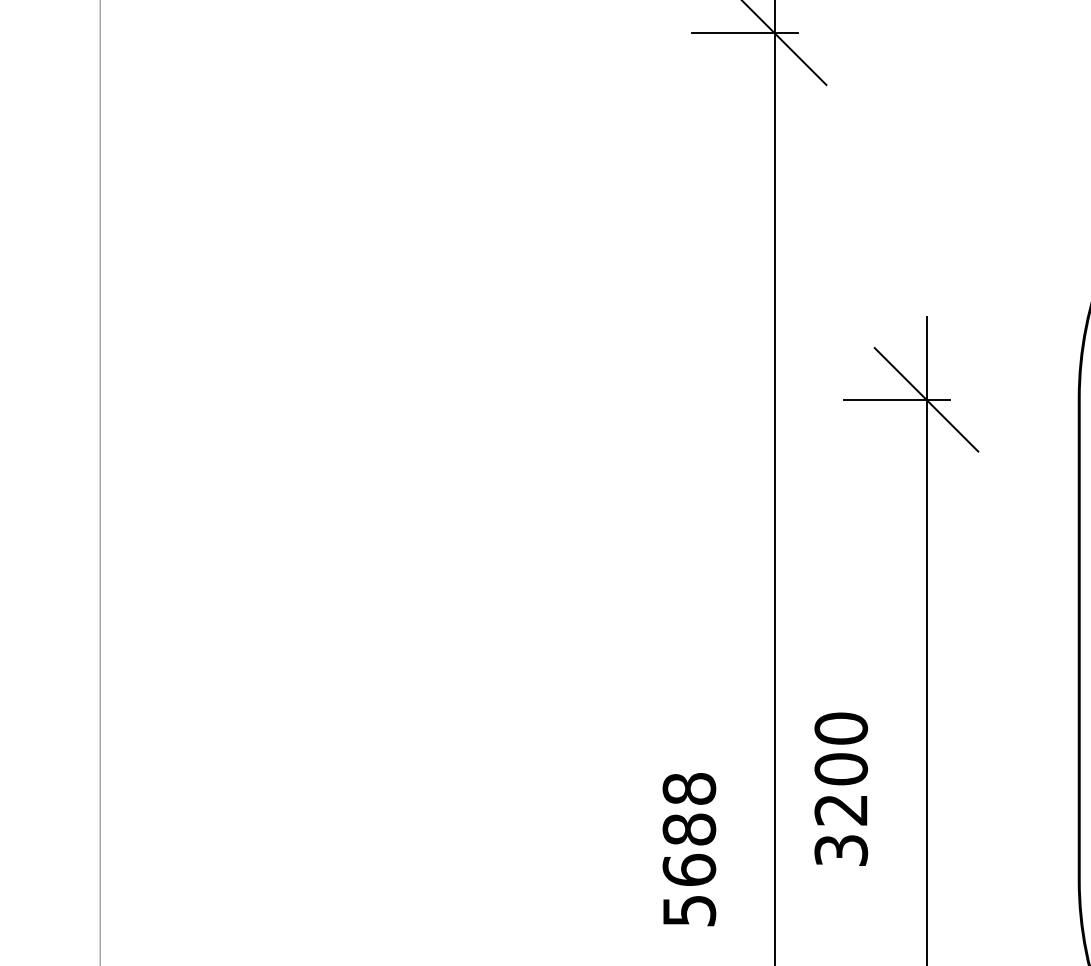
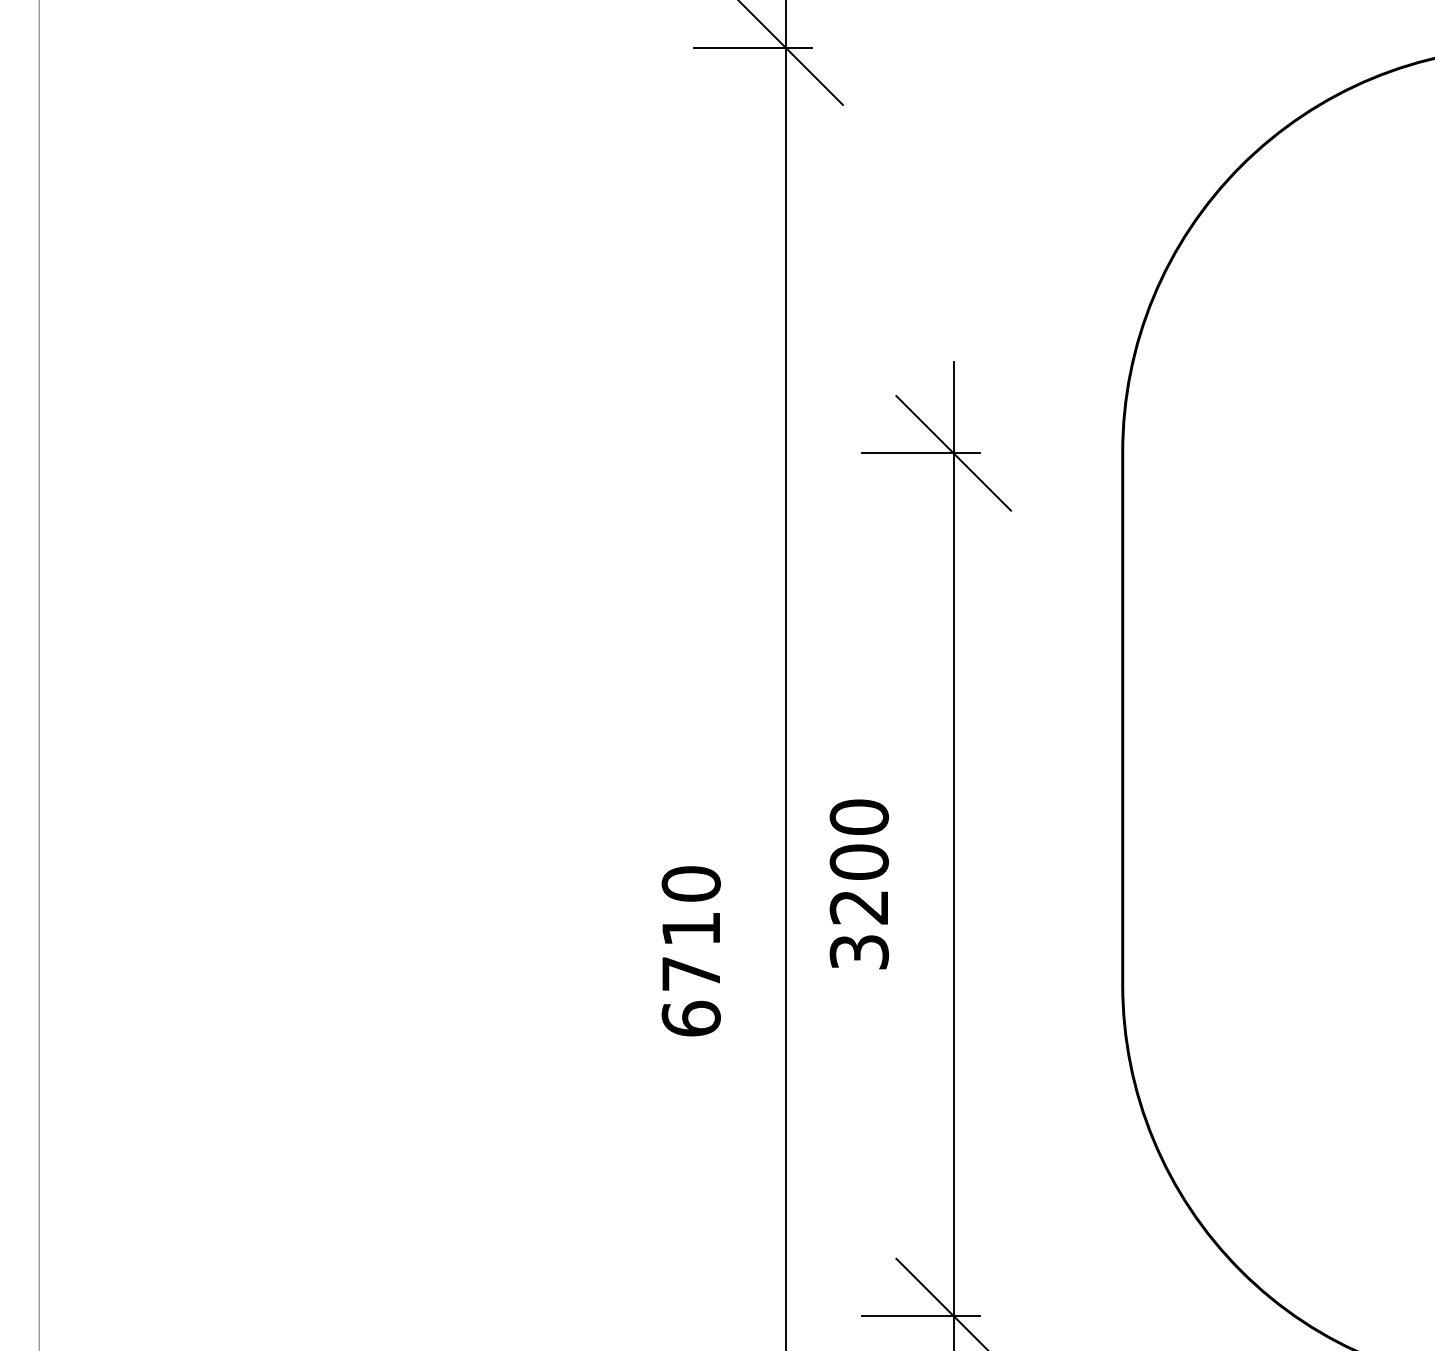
text: (688, 849) -> (690, 951), 5688 -> 6710

